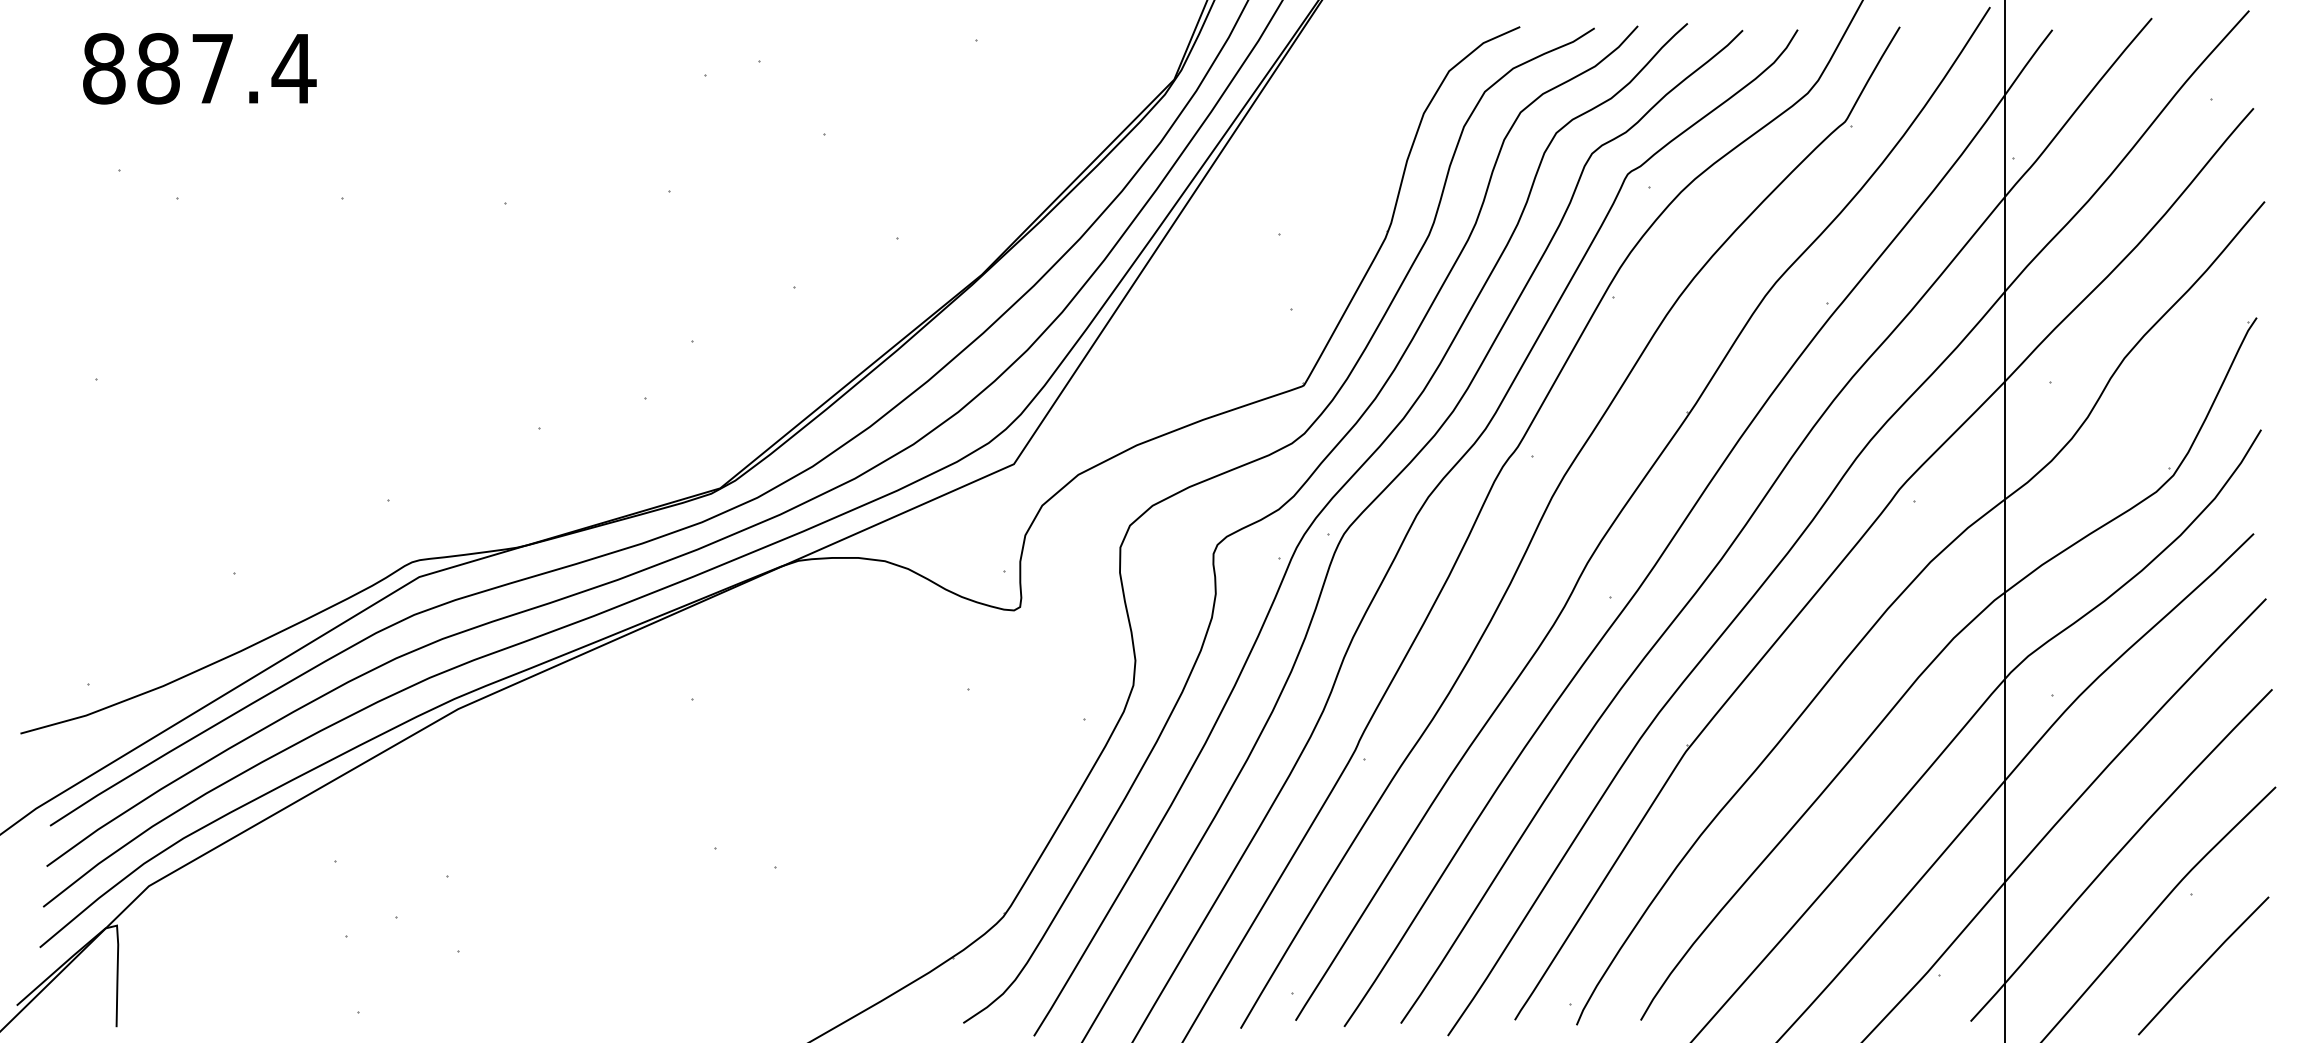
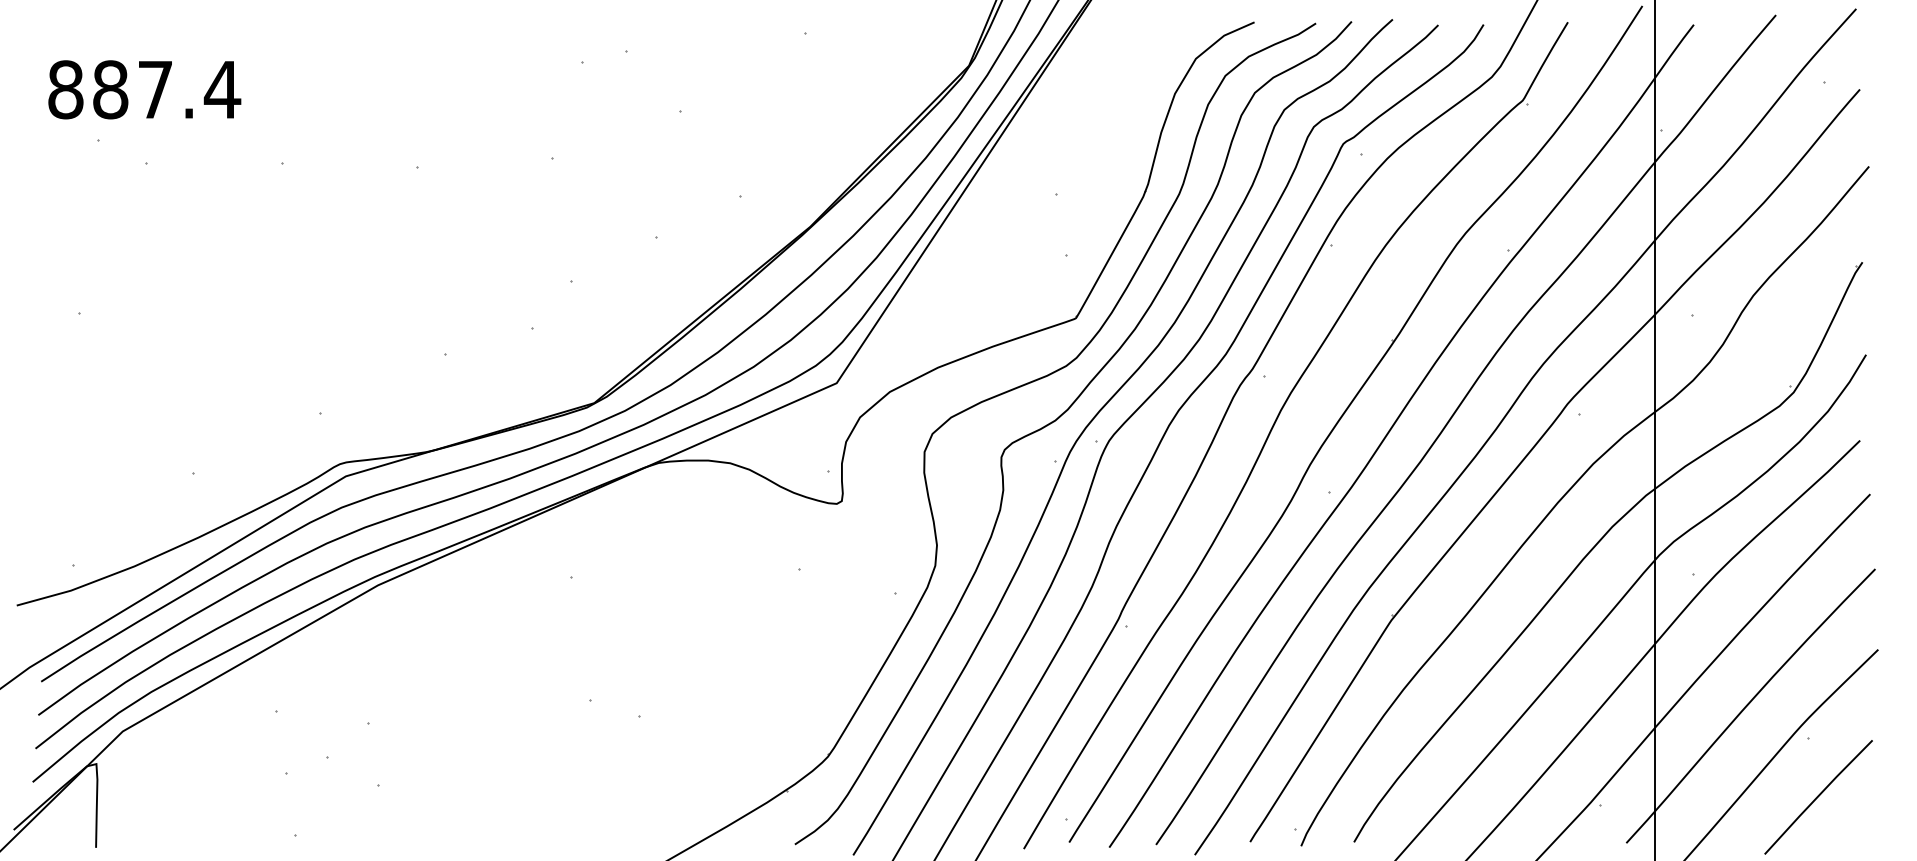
text: (199, 68) -> (144, 89), moved

